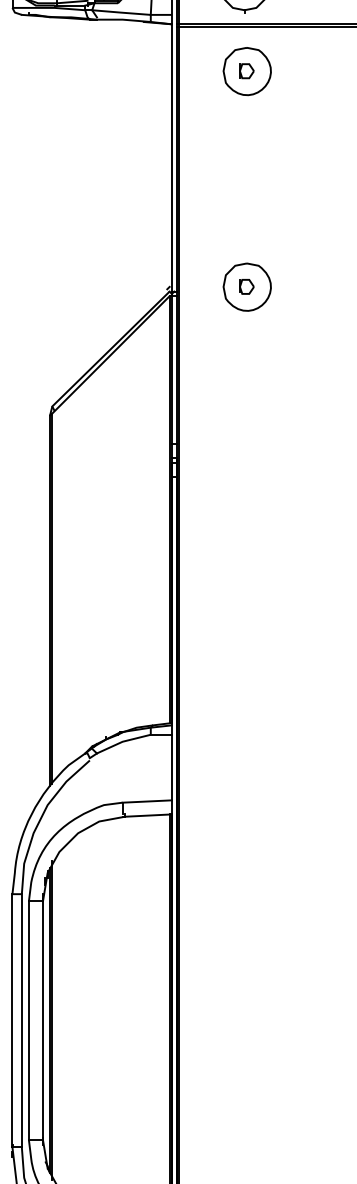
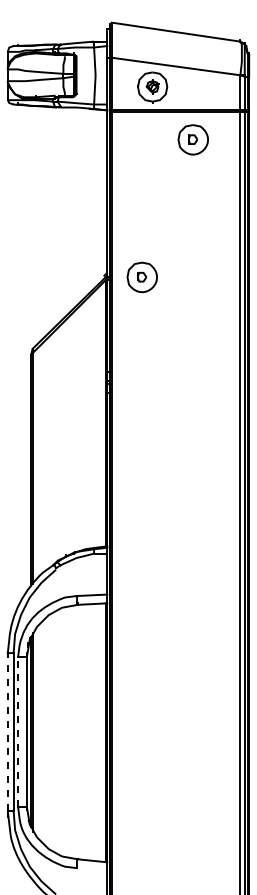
part: (245, 70) -> (192, 139), moved
part: (245, 287) -> (141, 277), moved
line: (11, 1021) -> (7, 732), solid -> dashed
line: (29, 1021) -> (18, 732), solid -> dashed

